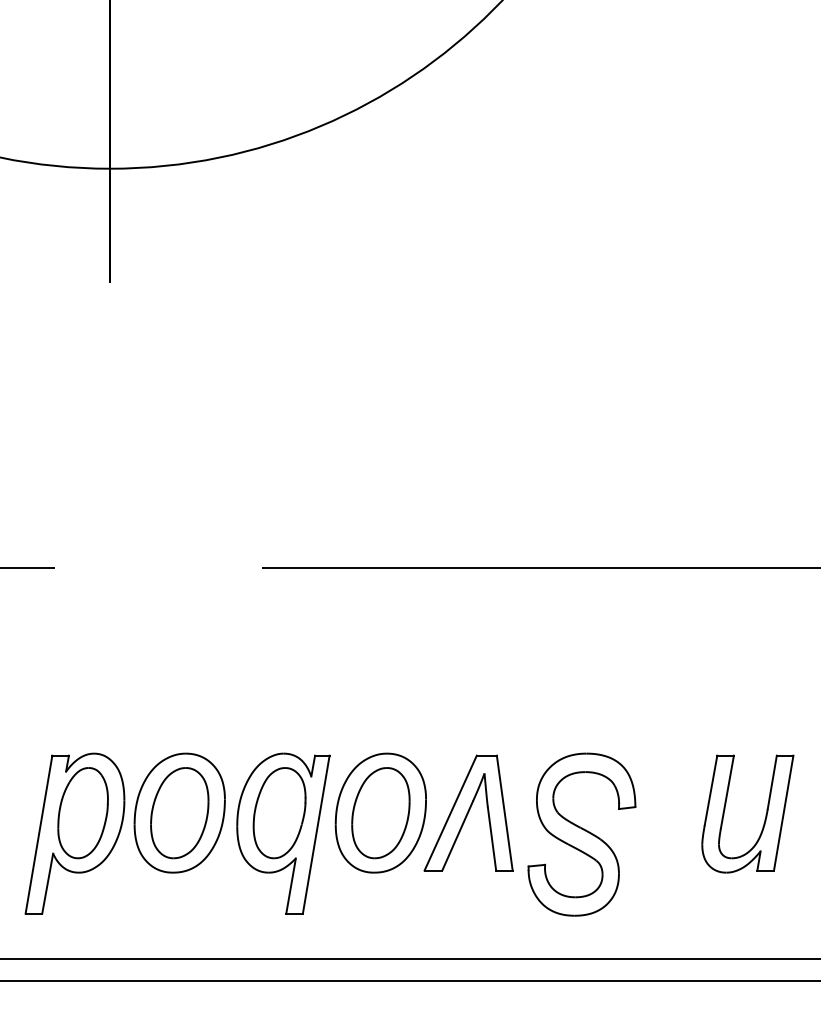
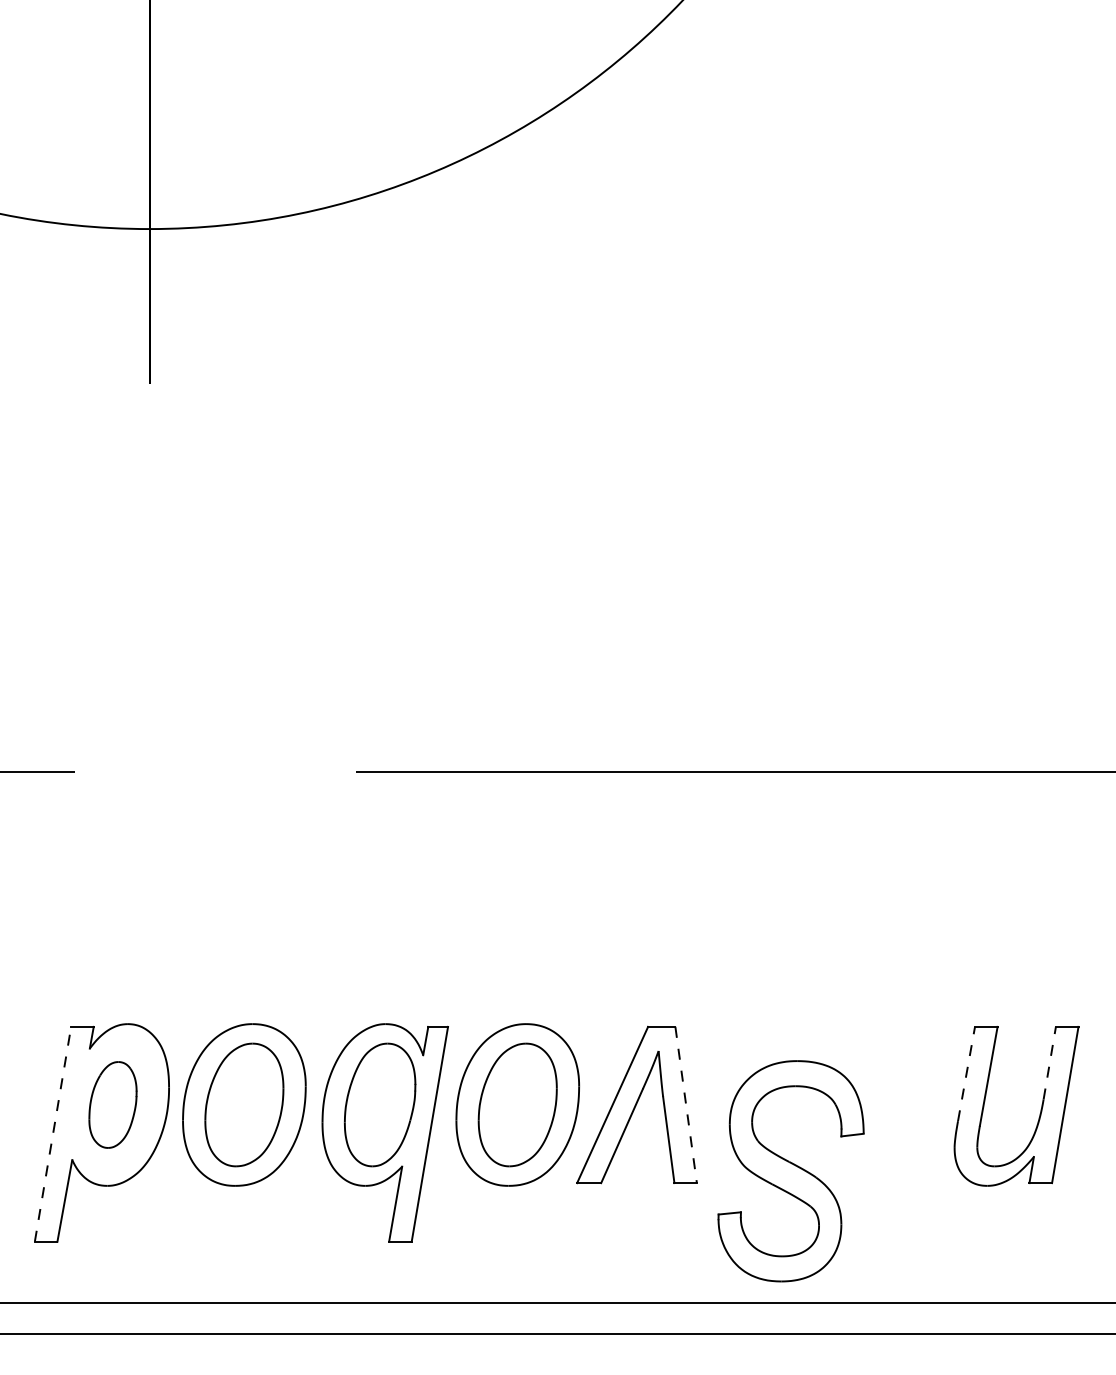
line: (772, 782) -> (1049, 1063), solid -> dashed
line: (711, 790) -> (966, 1074), solid -> dashed
part: (82, 812) -> (112, 1104), size x0.7
line: (505, 813) -> (686, 1105), solid -> dashed
line: (39, 834) -> (53, 1134), solid -> dashed
part: (581, 834) -> (790, 1171), moved

